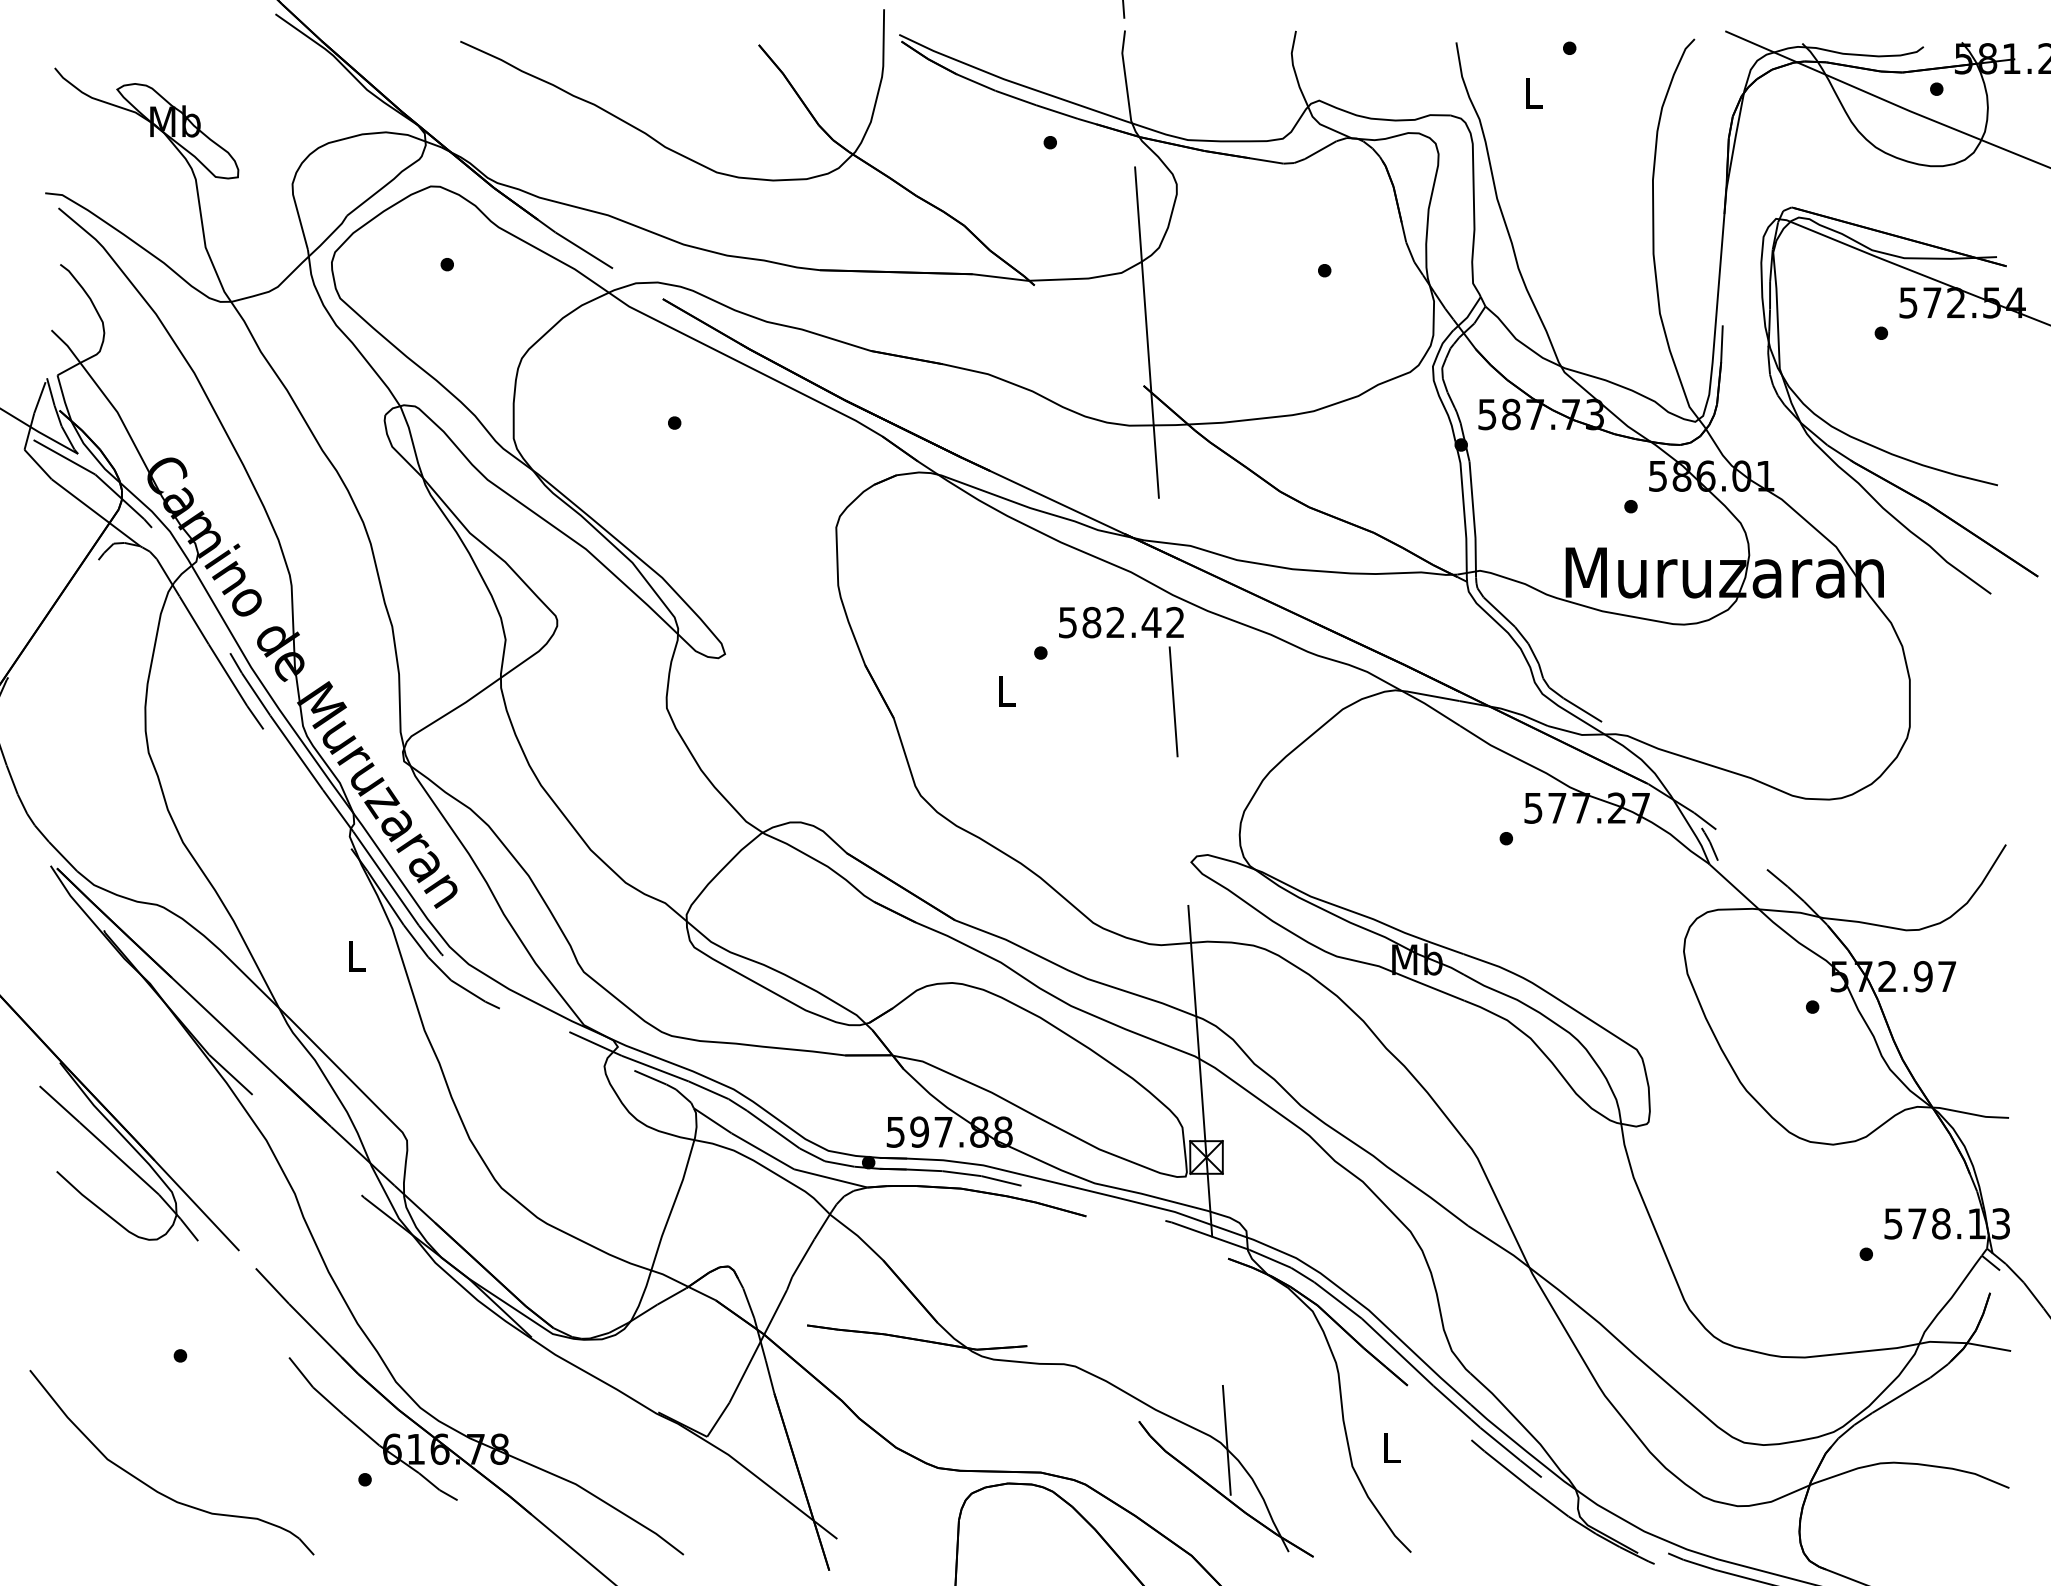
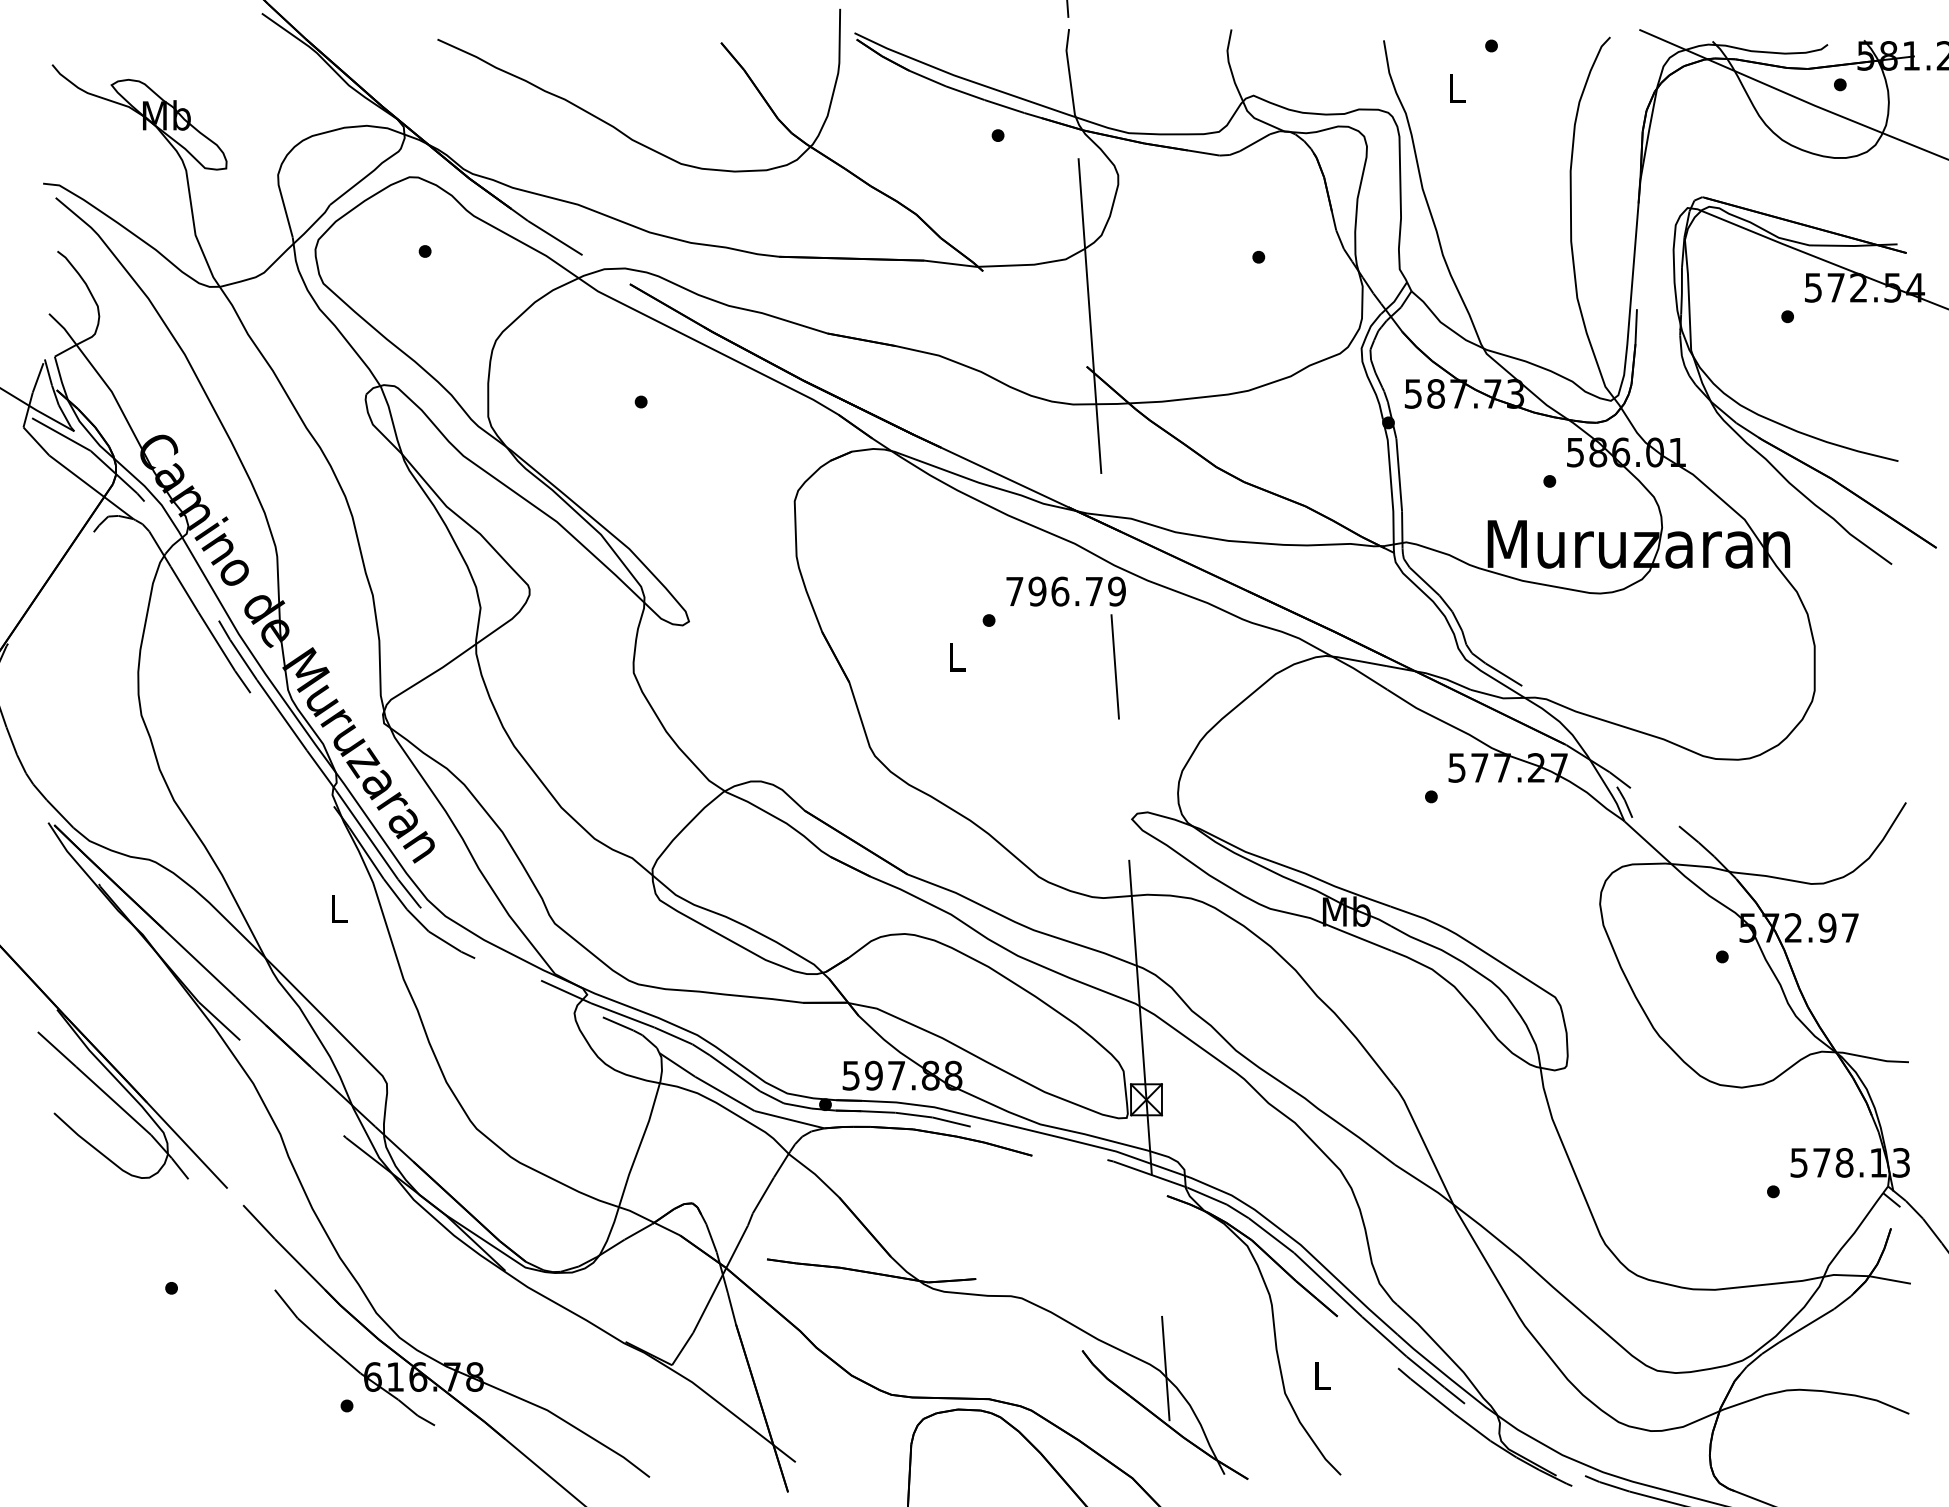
text: (1121, 622) -> (1065, 591), 582.42 -> 796.79
part: (154, 1488) -> (146, 1414), removed

